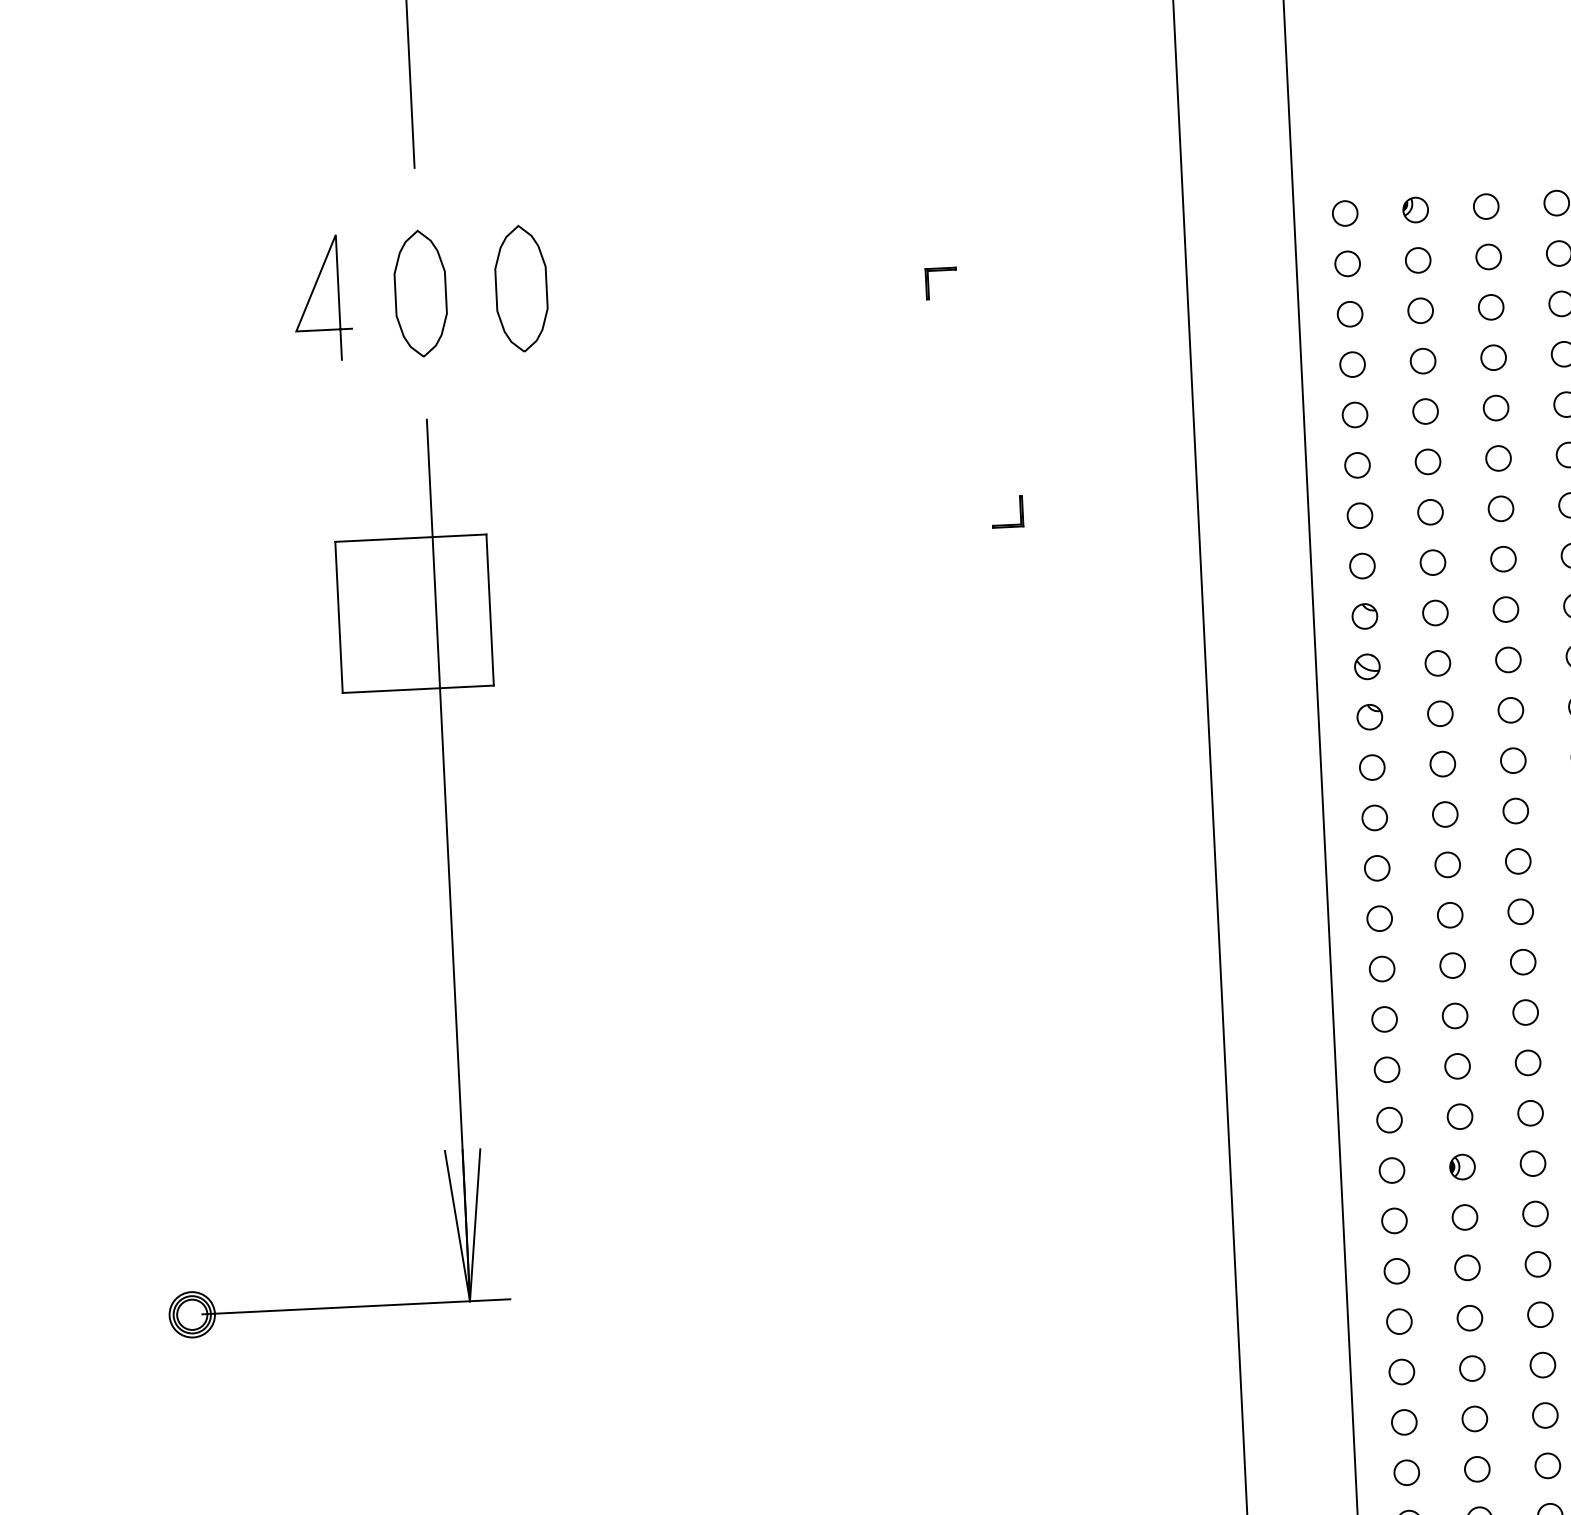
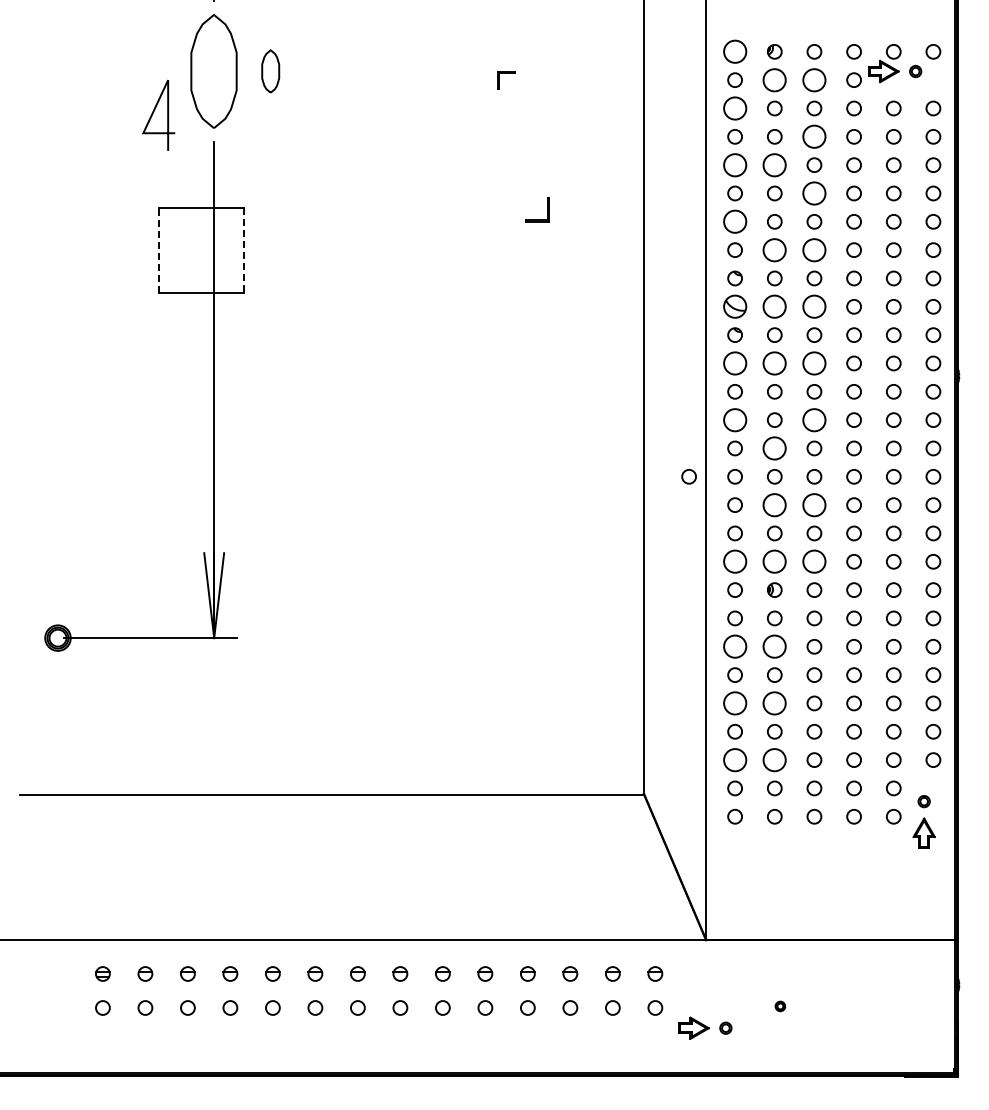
circle: (1344, 212) -> (734, 51), size x1.6
circle: (1488, 255) -> (814, 79), size x1.6
circle: (1417, 259) -> (774, 79), size x1.6
part: (520, 288) -> (270, 71), size x0.6
line: (314, 293) -> (154, 112), moved
part: (421, 293) -> (214, 71), size x1.6
circle: (1349, 314) -> (734, 108), size x1.6
circle: (1493, 357) -> (814, 136), size x1.6
circle: (1425, 410) -> (774, 164), size x1.6
circle: (1353, 413) -> (734, 164), size x1.6
circle: (1498, 458) -> (814, 193), size x1.6
part: (1007, 512) -> (537, 210), size x1.4
circle: (1358, 515) -> (734, 221), size x1.6
circle: (1503, 558) -> (814, 249), size x1.6
circle: (1432, 561) -> (774, 249), size x1.6
line: (490, 611) -> (244, 251), solid -> dashed
line: (339, 616) -> (159, 250), solid -> dashed
circle: (1508, 659) -> (814, 306), size x1.6
circle: (1437, 662) -> (774, 306), size x1.6
part: (1366, 666) -> (734, 306), size x1.6
circle: (1513, 760) -> (814, 363), size x1.6
circle: (1442, 764) -> (774, 363), size x1.6
circle: (1371, 767) -> (734, 363), size x1.6
circle: (1518, 860) -> (814, 419), size x1.6
circle: (1376, 867) -> (734, 419), size x1.6
circle: (1449, 915) -> (774, 448), size x1.6
circle: (1299, 972) -> (688, 476), added
circle: (1525, 1011) -> (814, 504), size x1.6
circle: (1454, 1014) -> (774, 504), size x1.6
circle: (1530, 1112) -> (814, 561), size x1.6
circle: (1459, 1116) -> (774, 561), size x1.6
circle: (1388, 1119) -> (734, 561), size x1.6
circle: (1466, 1267) -> (774, 646), size x1.6
circle: (1395, 1270) -> (734, 646), size x1.6
circle: (1471, 1368) -> (774, 703), size x1.6
circle: (1400, 1372) -> (734, 703), size x1.6
circle: (1476, 1468) -> (774, 759), size x1.6
circle: (1405, 1471) -> (734, 759), size x1.6

